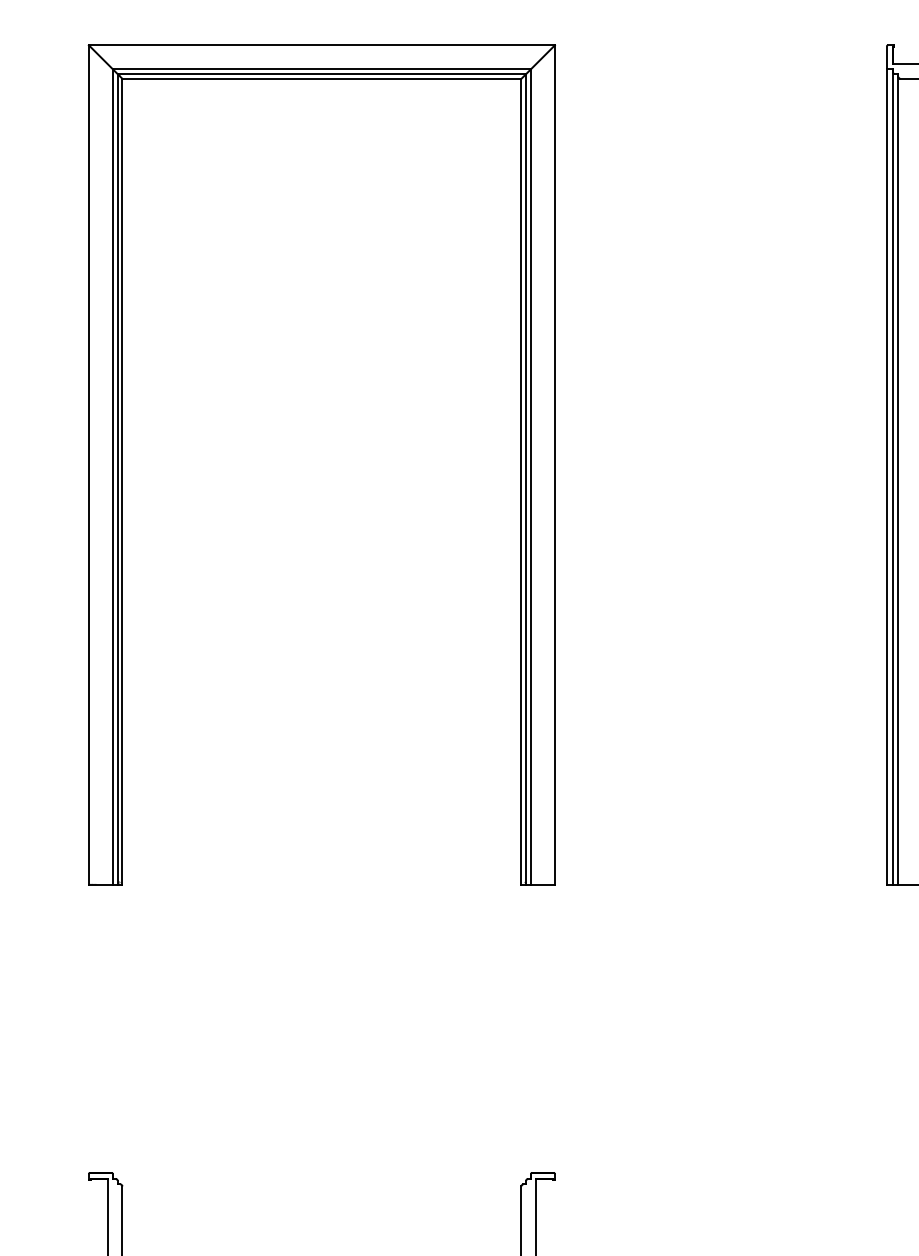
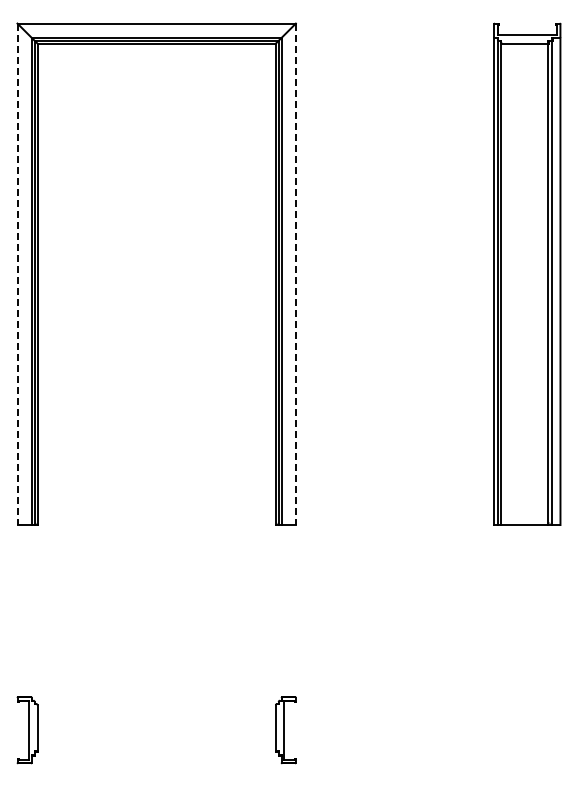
line: (88, 465) -> (17, 274), solid -> dashed
line: (554, 465) -> (295, 274), solid -> dashed

